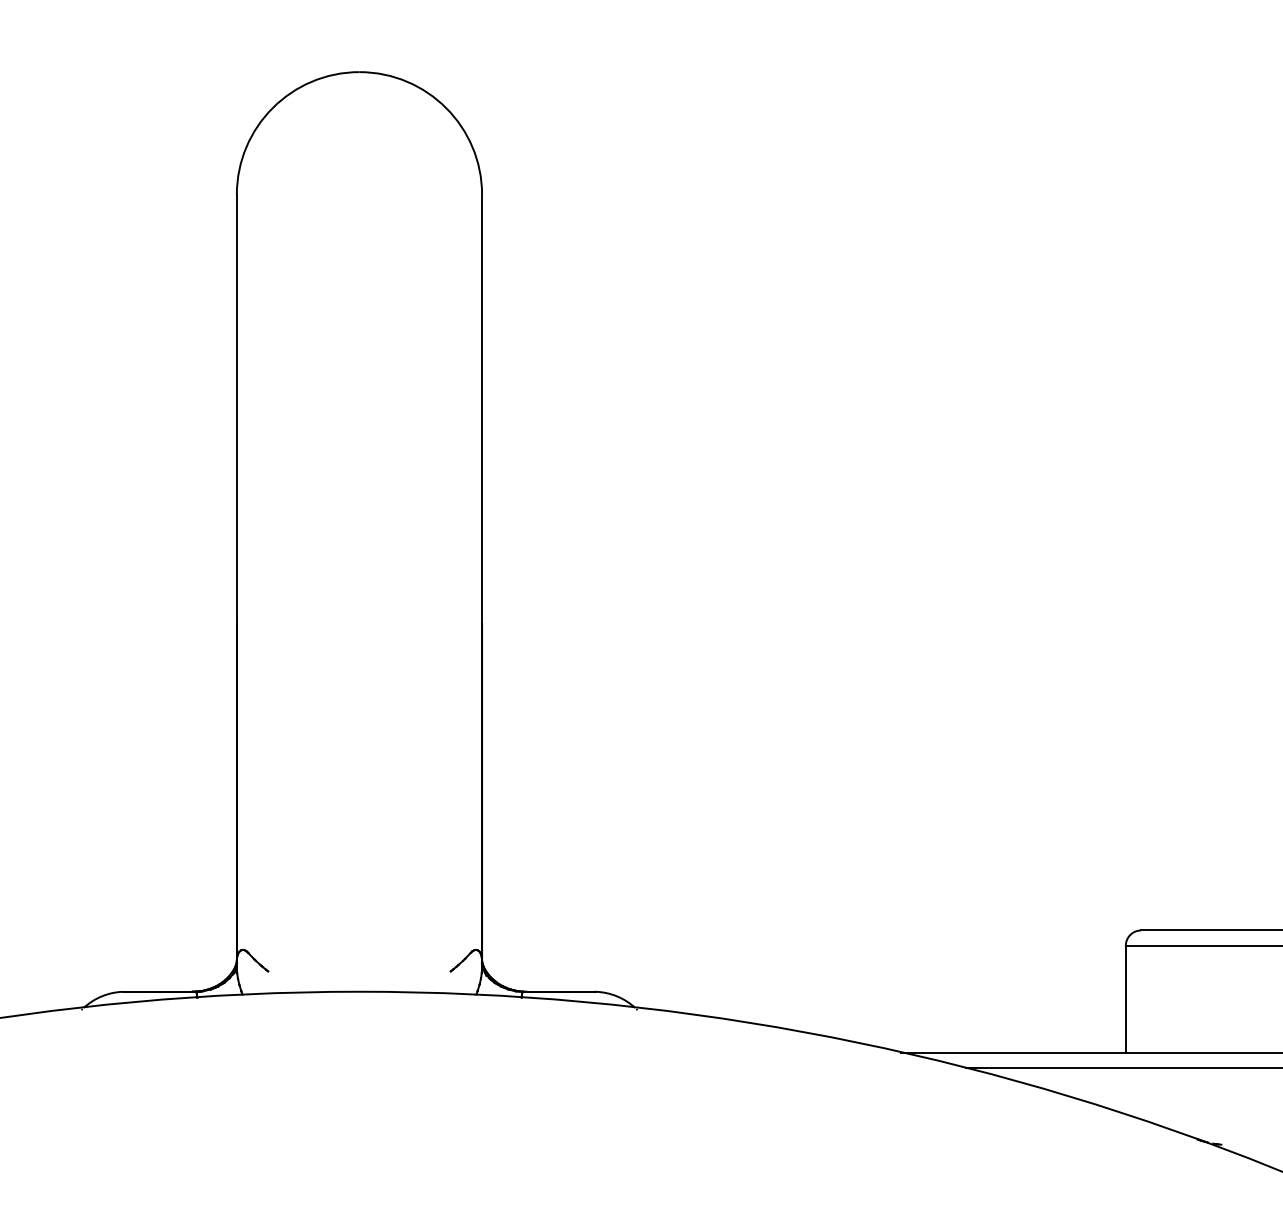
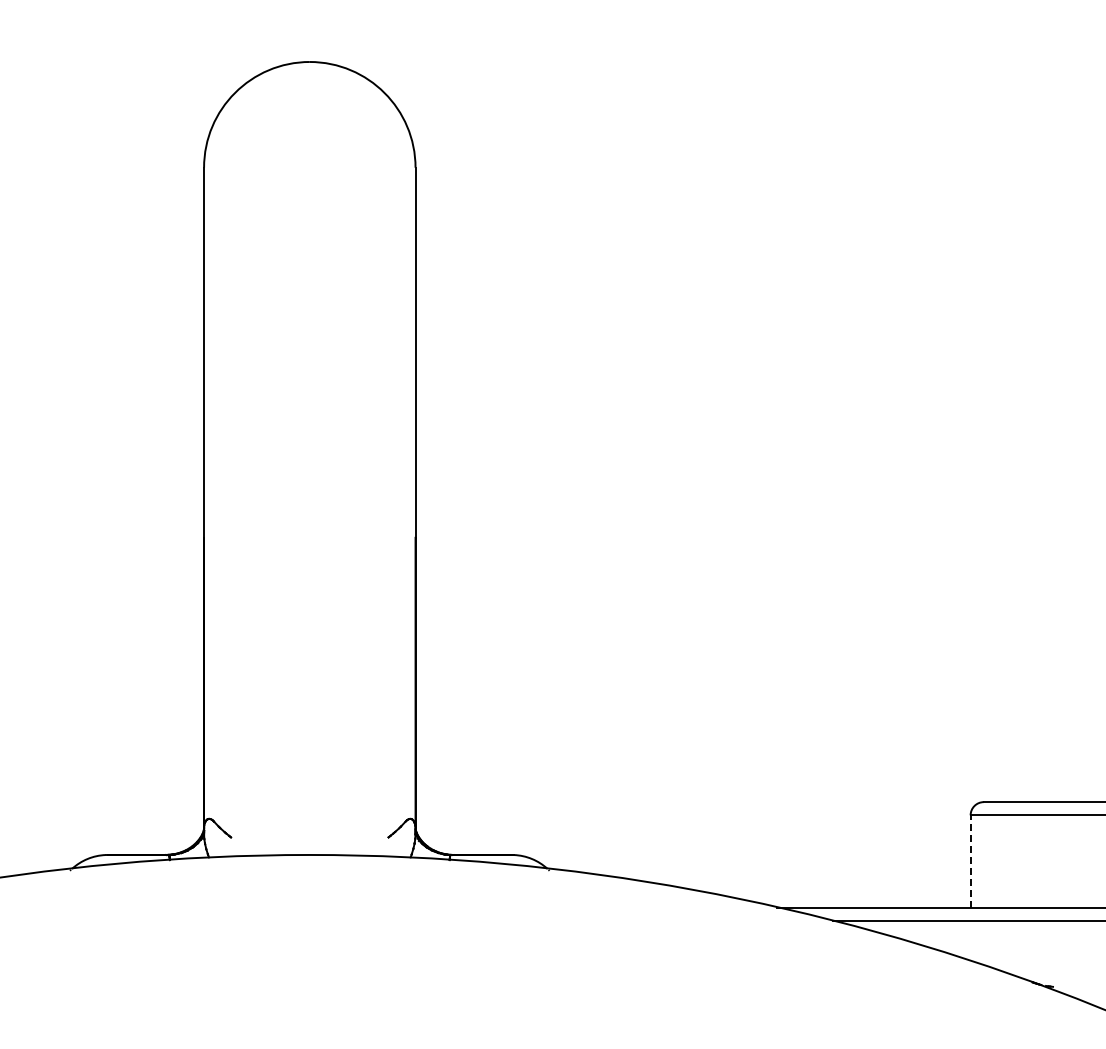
line: (1125, 999) -> (970, 861), solid -> dashed

